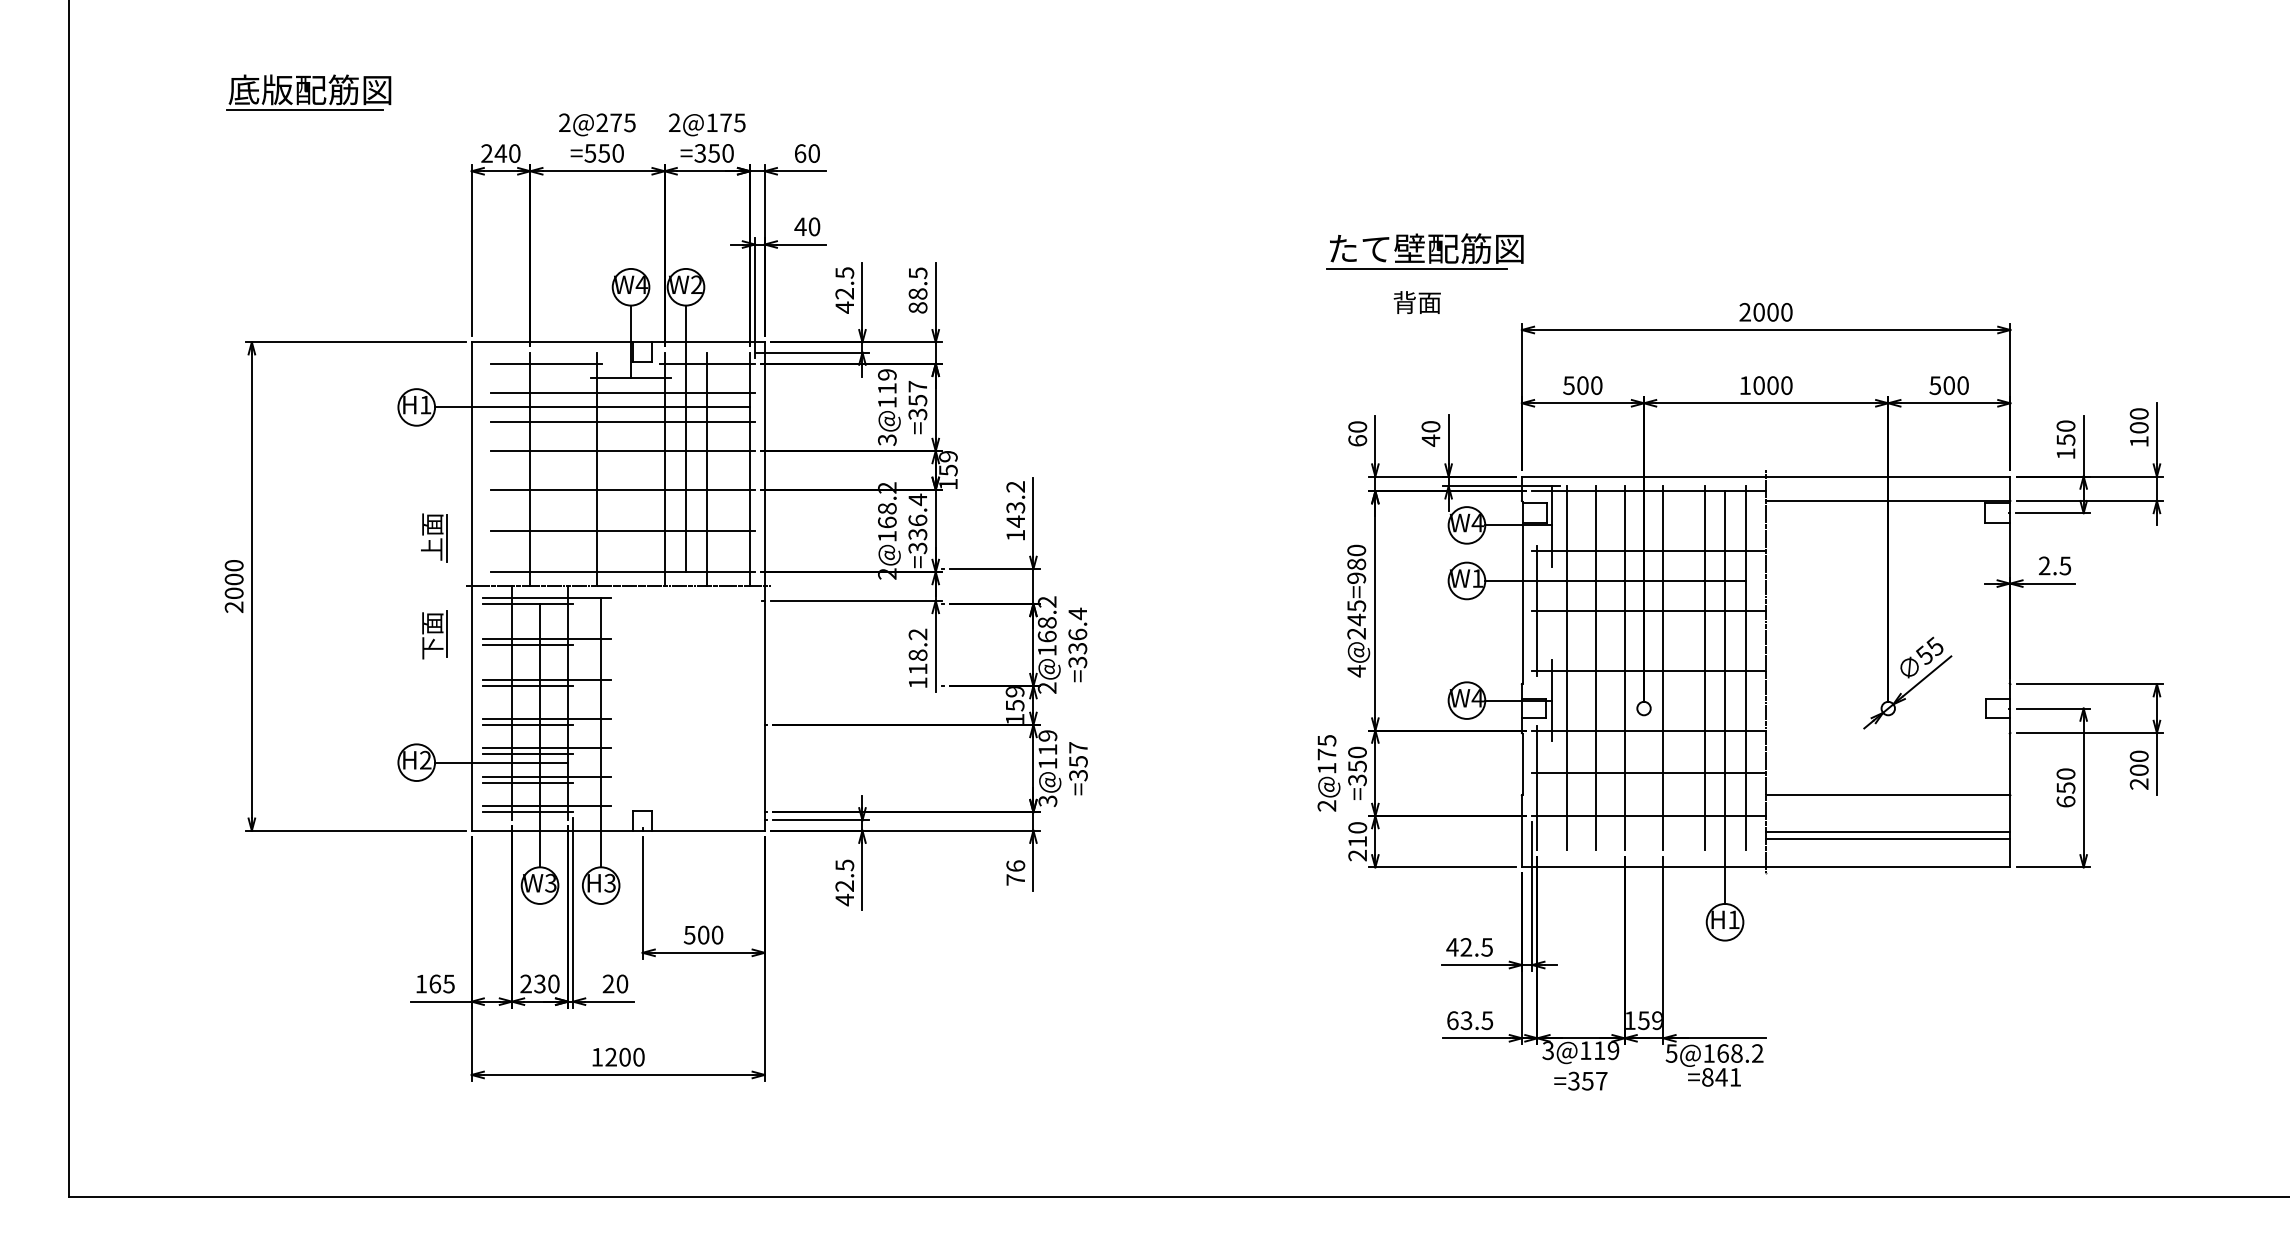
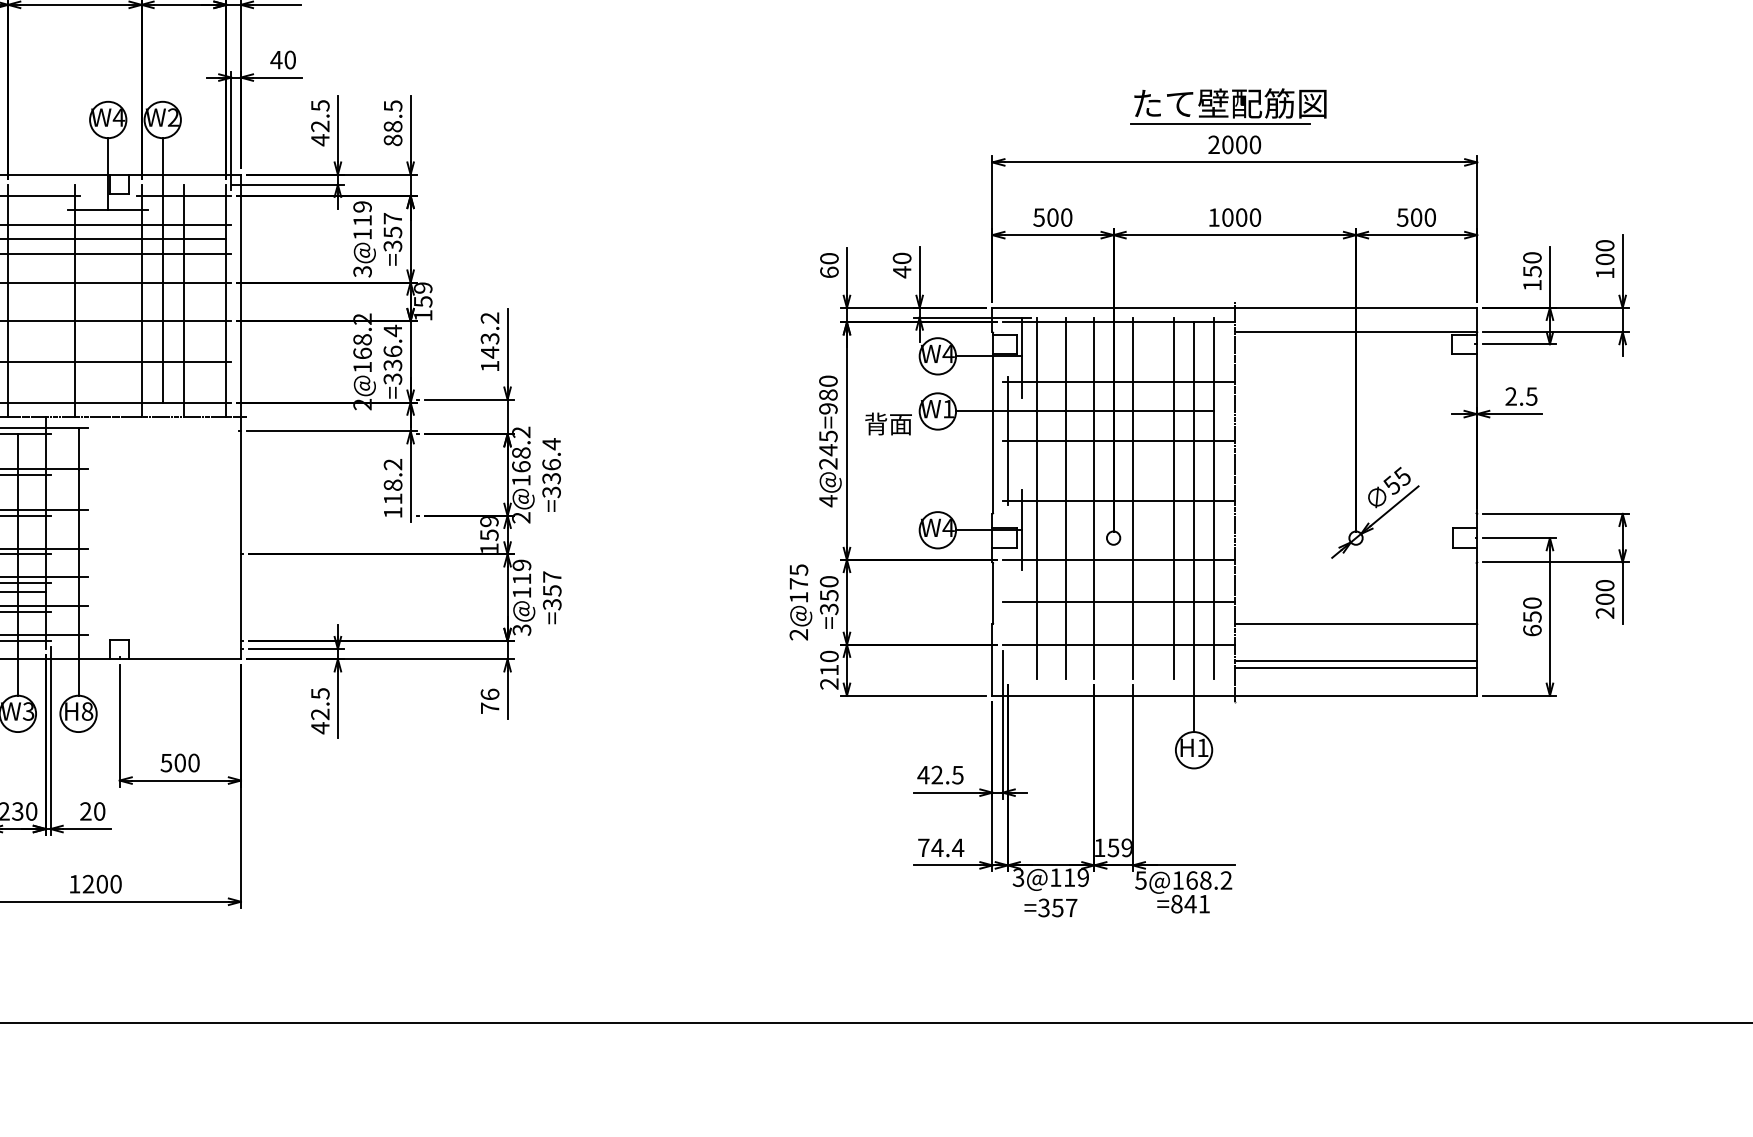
part: (1424, 251) -> (1228, 106), moved
text: (1416, 302) -> (887, 423), moved
line: (1537, 787) -> (1007, 616), removed
text: (609, 883) -> (86, 711), H3 -> H8
text: (1470, 1020) -> (941, 847), 63.5 -> 74.4

